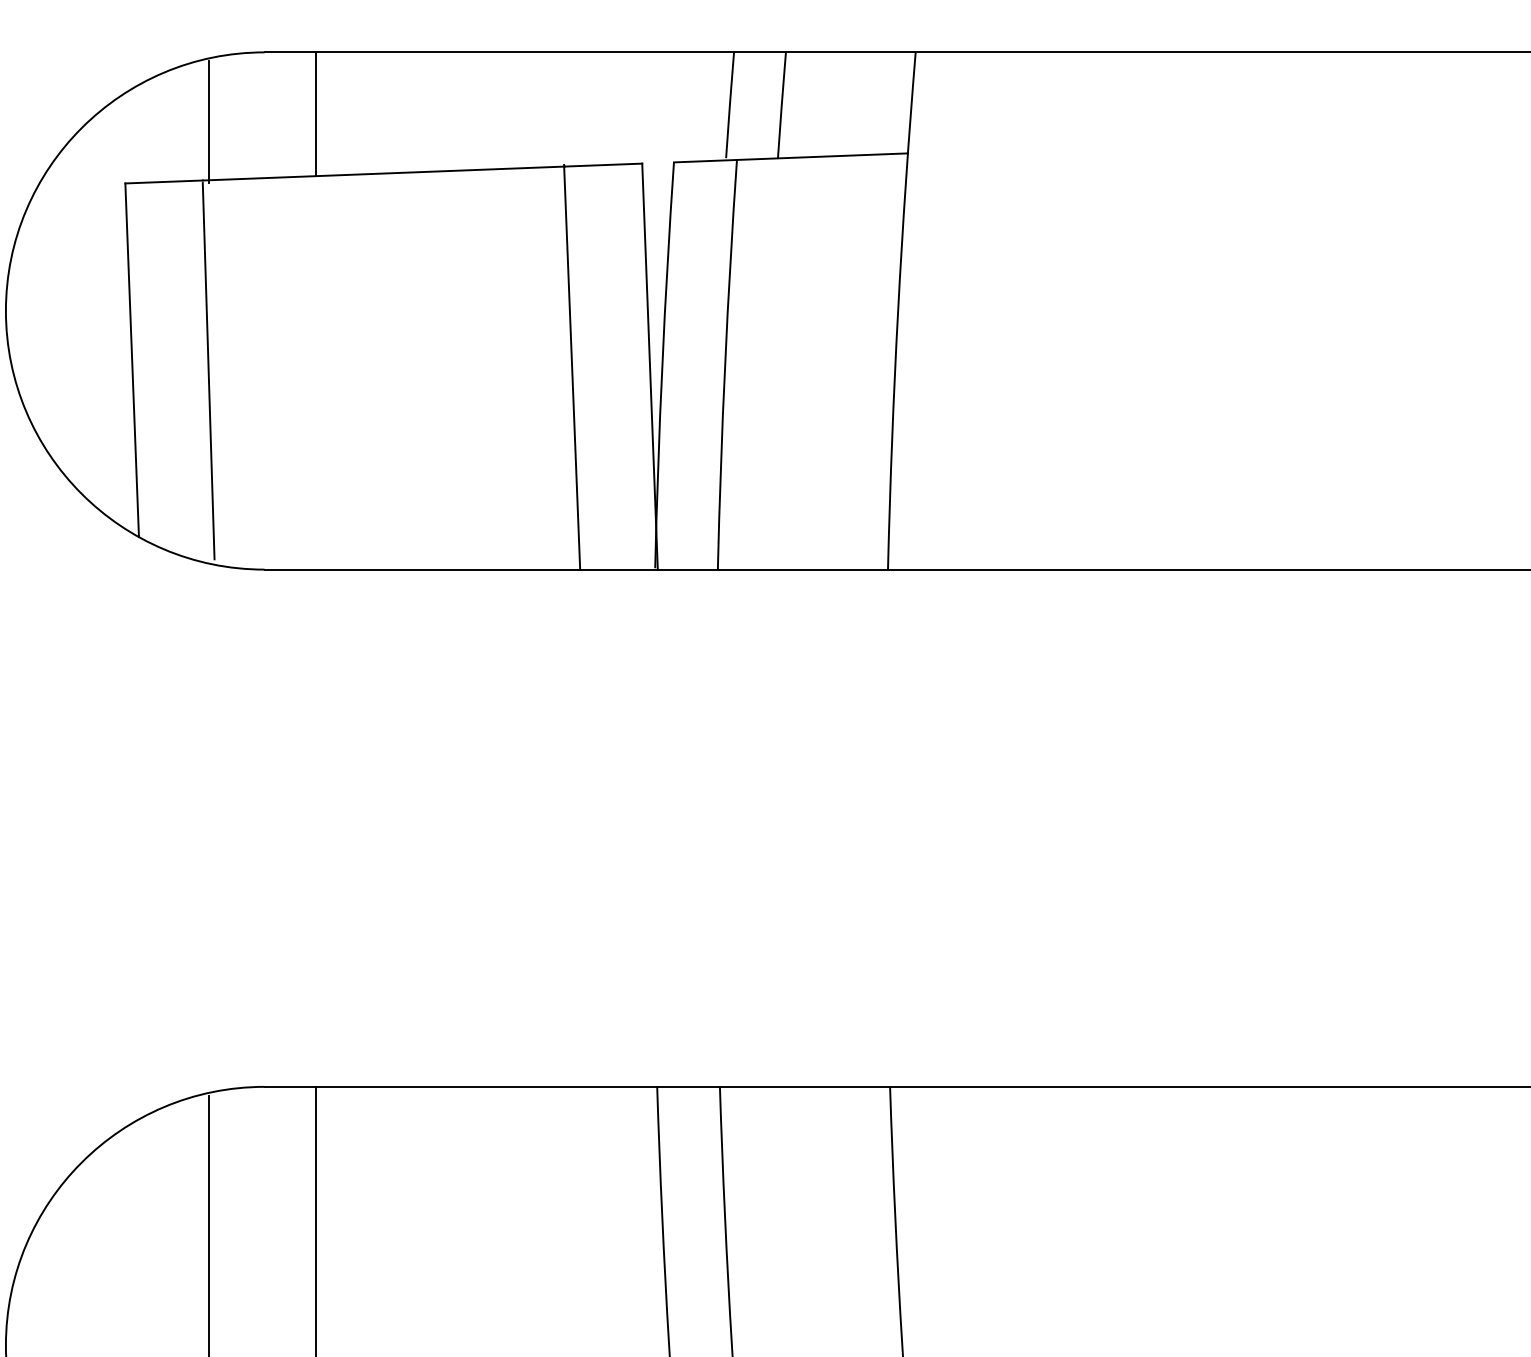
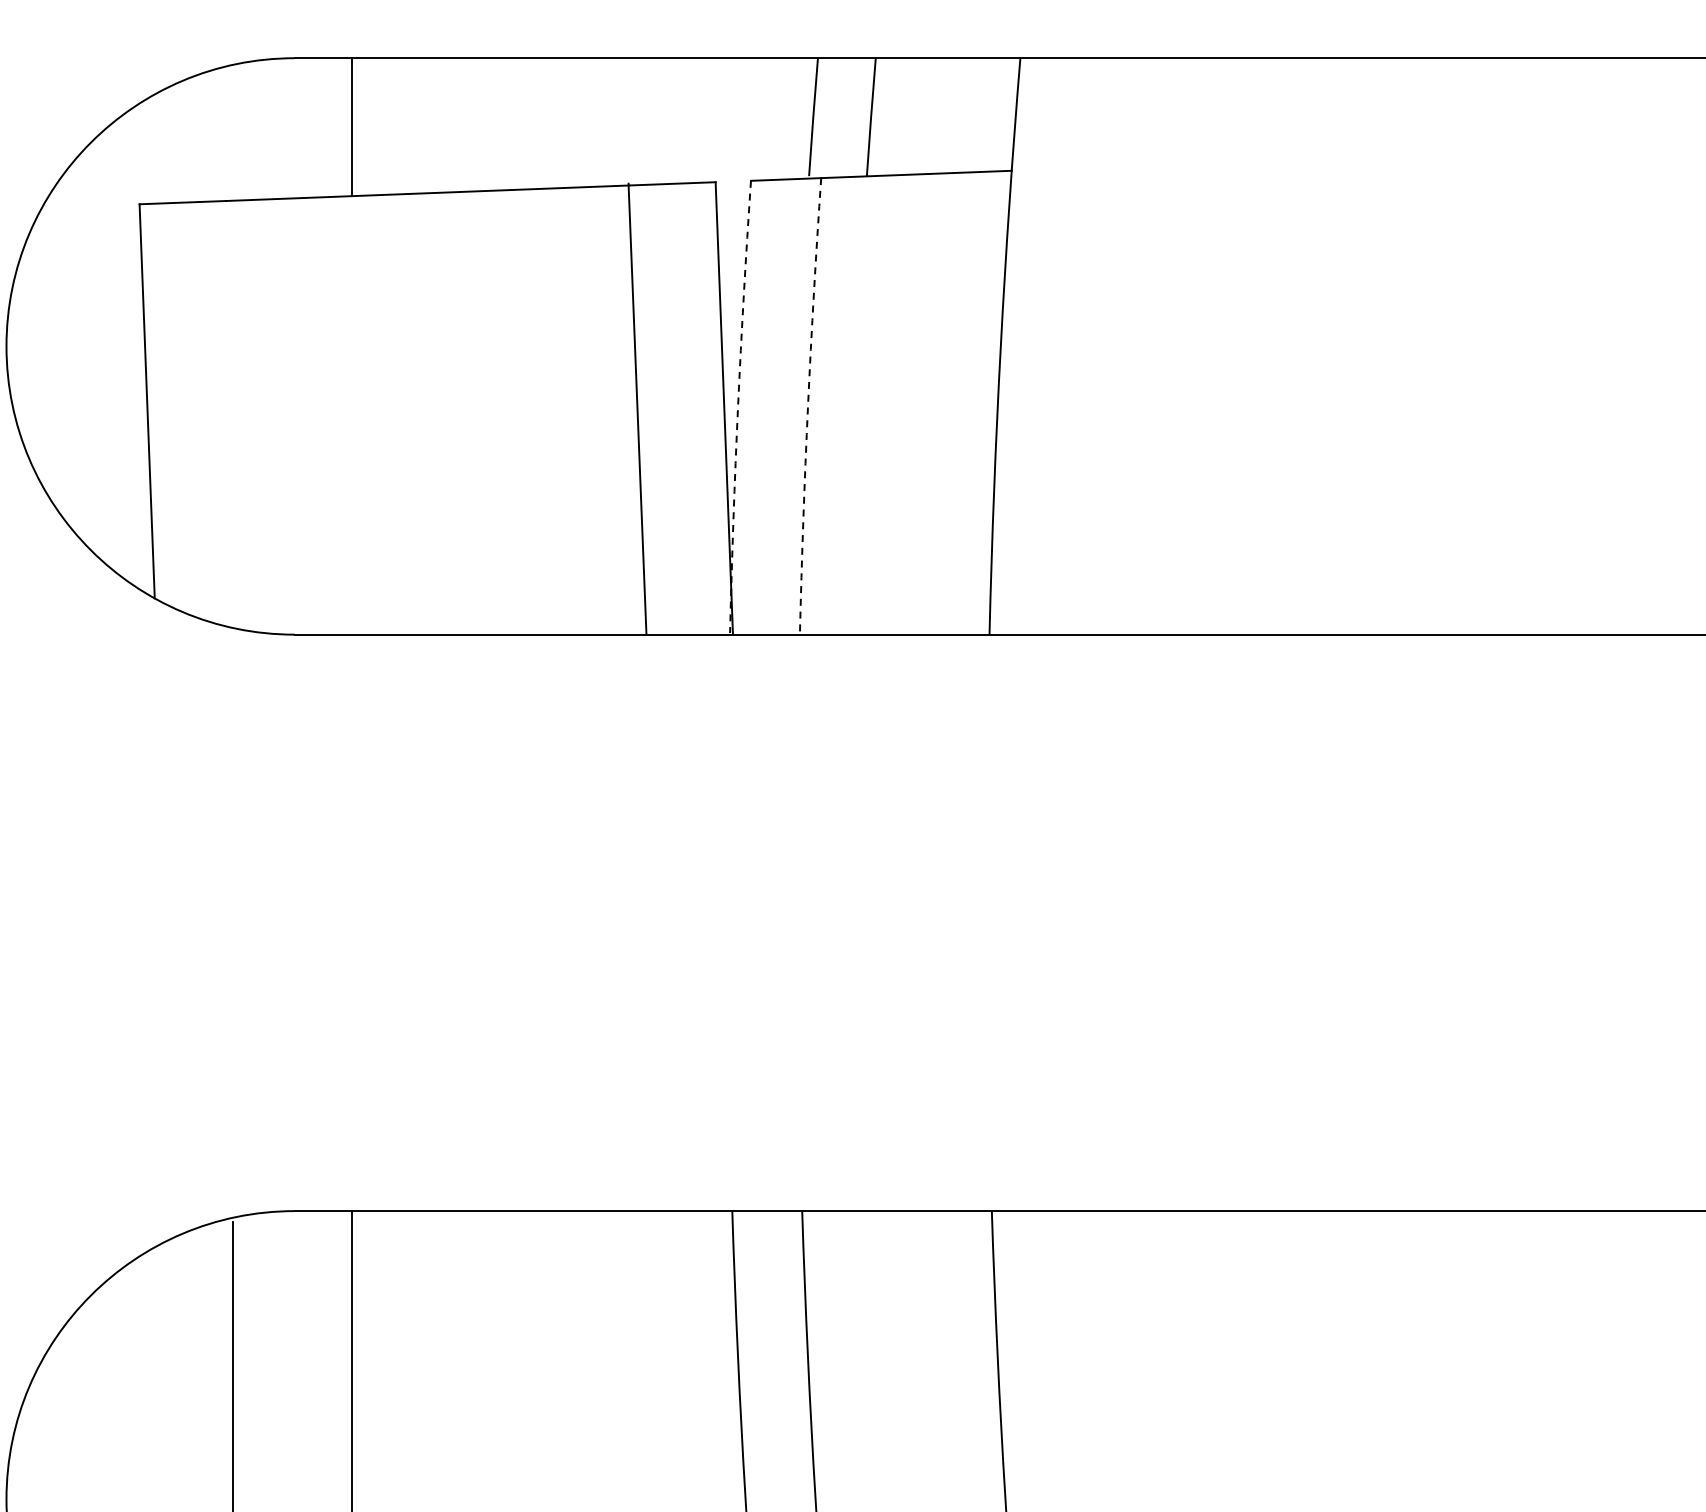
line: (208, 121) -> (232, 135), removed
arc: (662, 364) -> (738, 406), solid -> dashed
arc: (725, 364) -> (808, 406), solid -> dashed
line: (207, 371) -> (231, 413), removed

